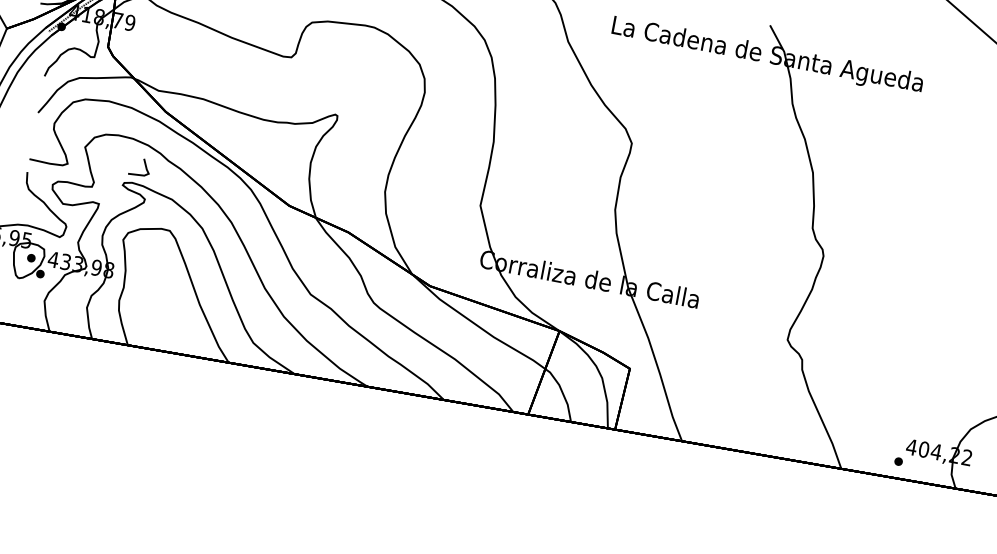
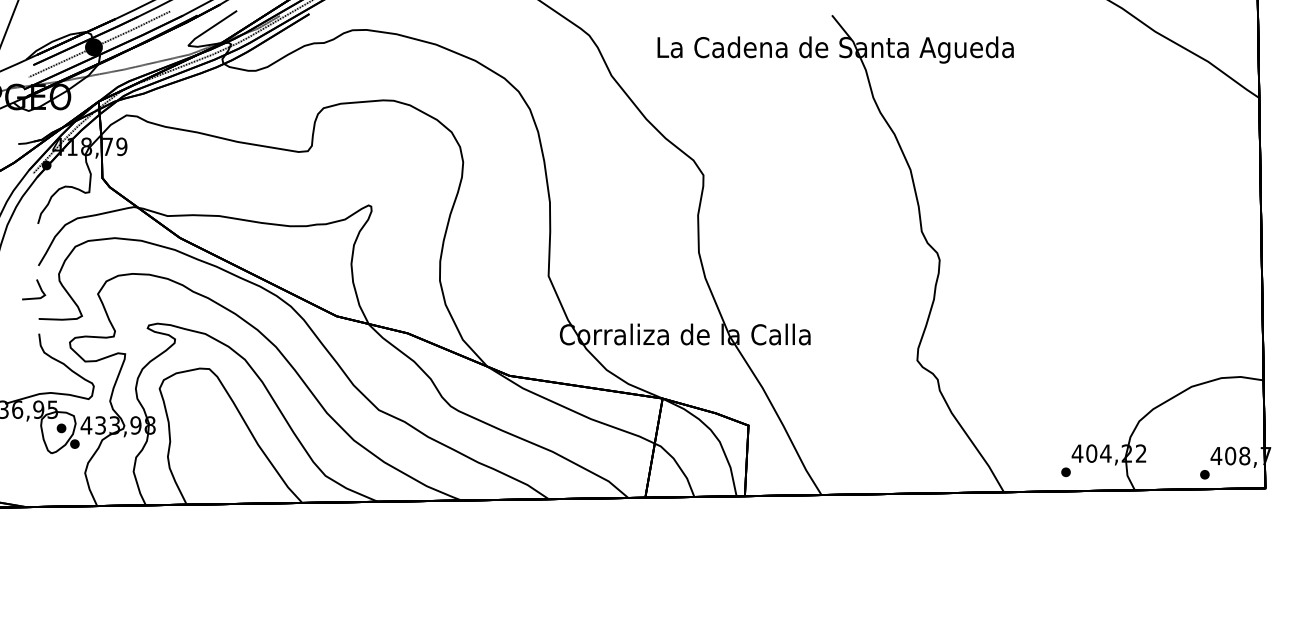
line: (145, 167) -> (39, 288), moved

